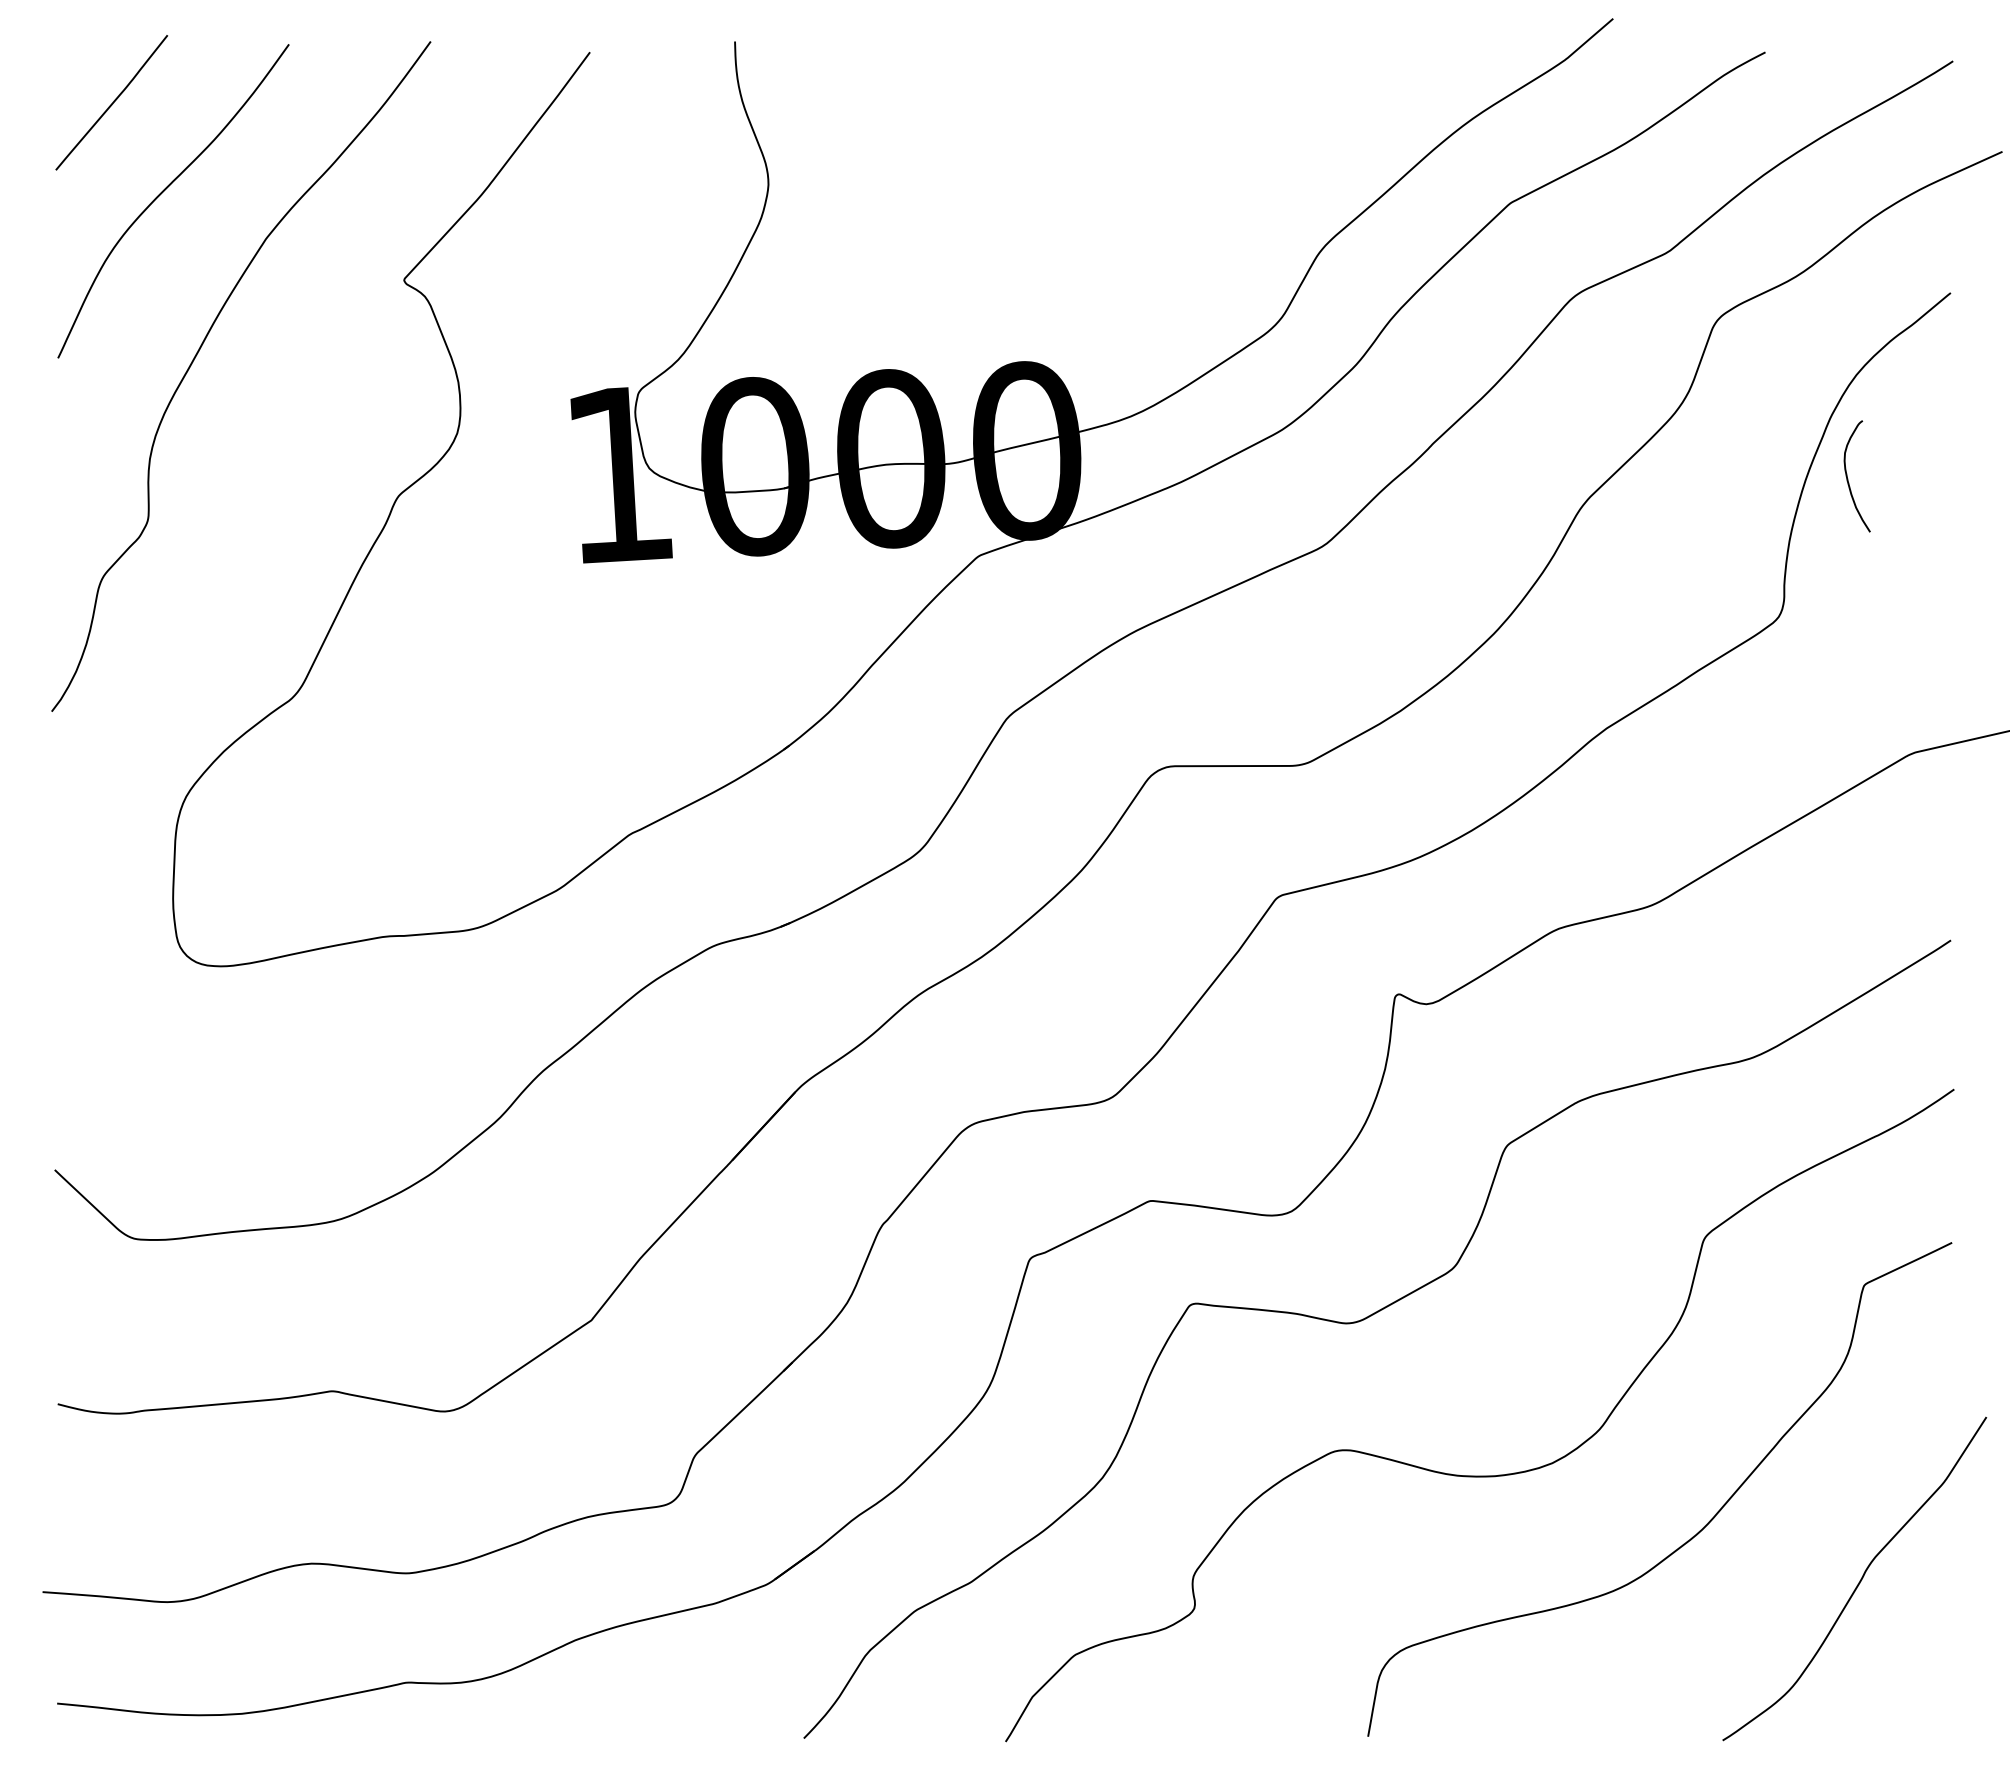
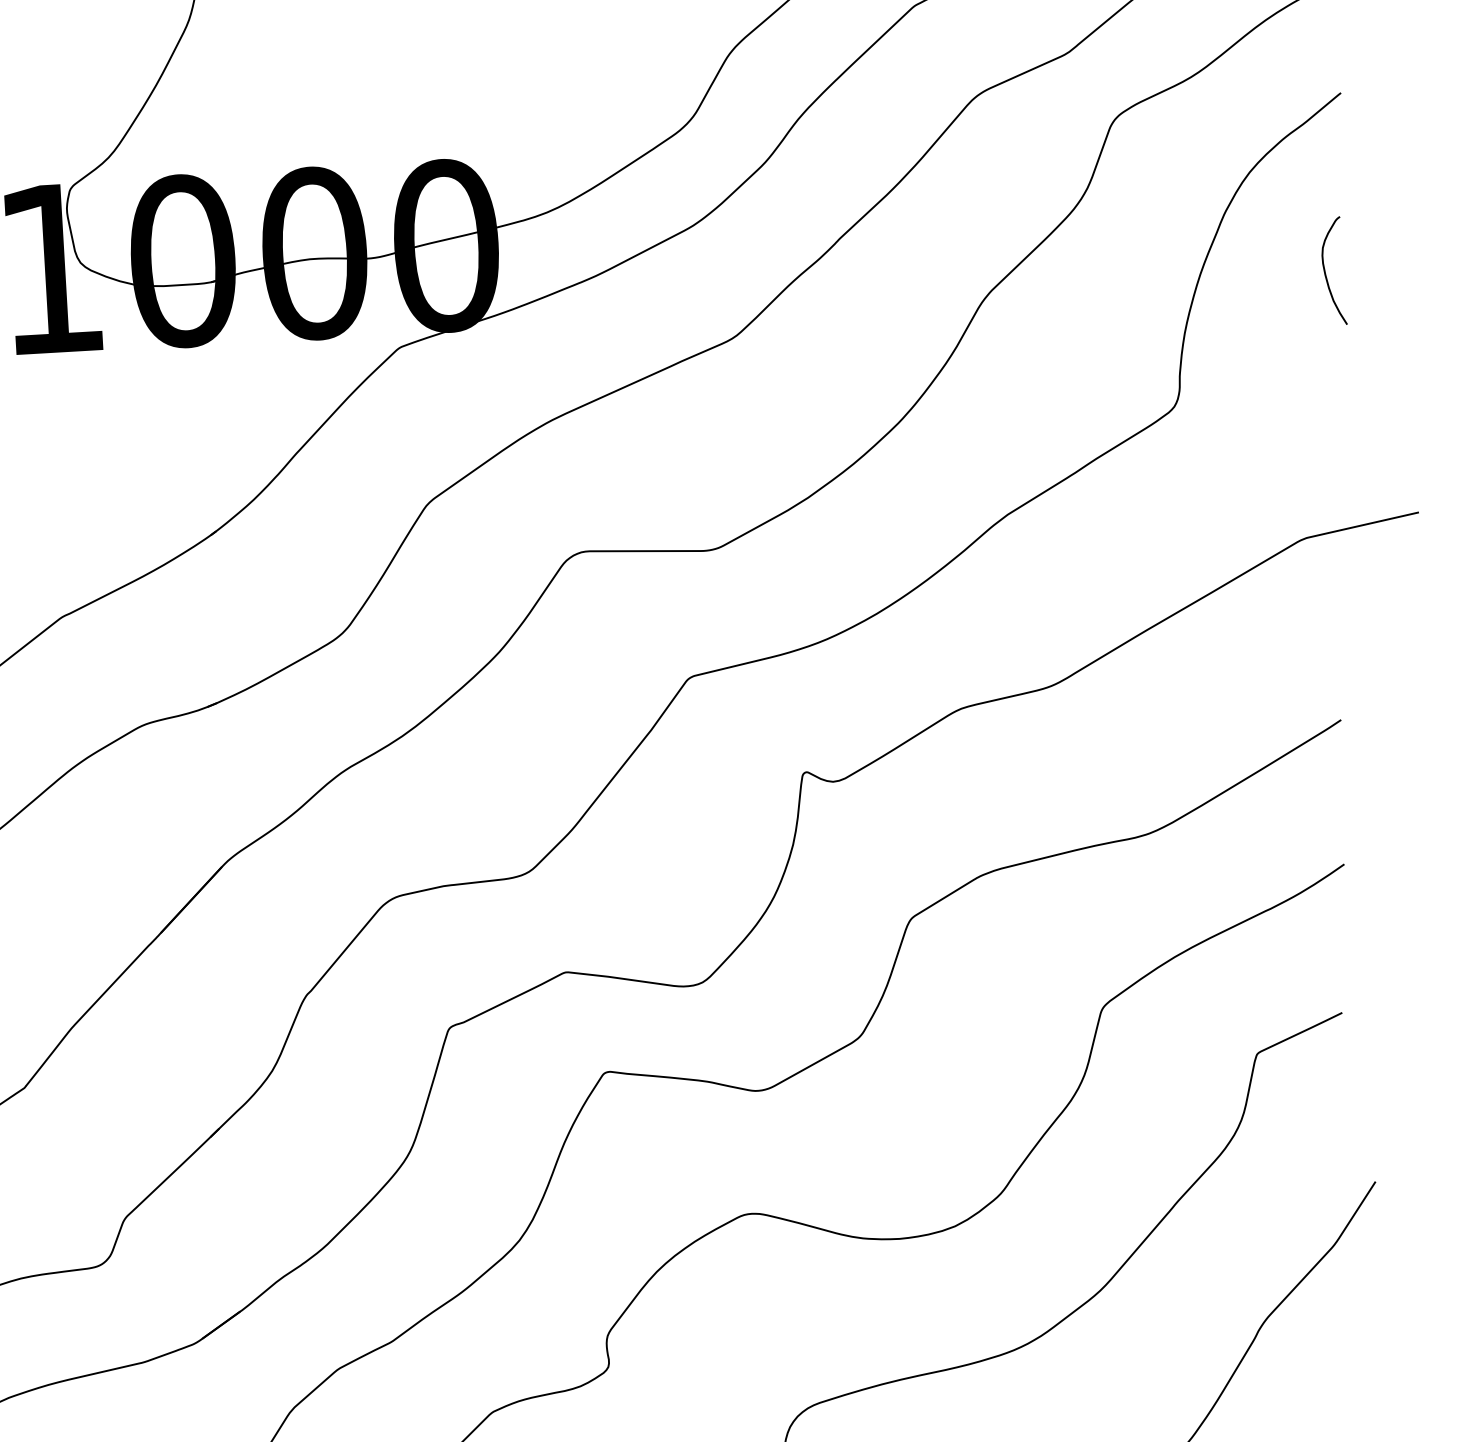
curve: (1848, 478) -> (1326, 272), moved

